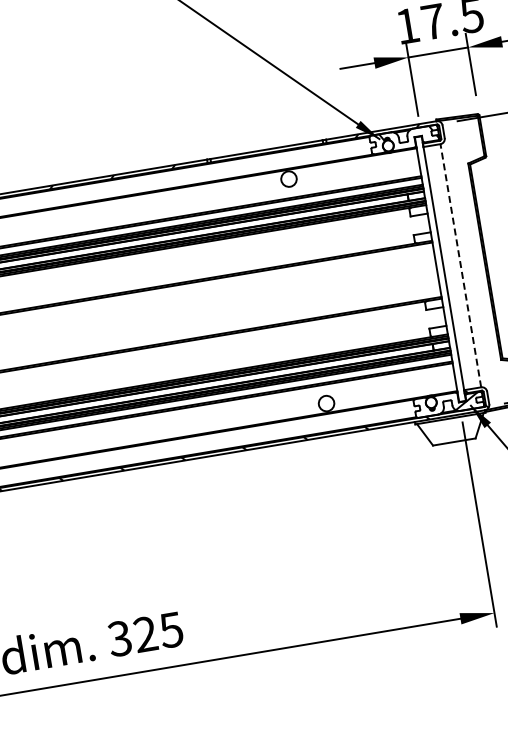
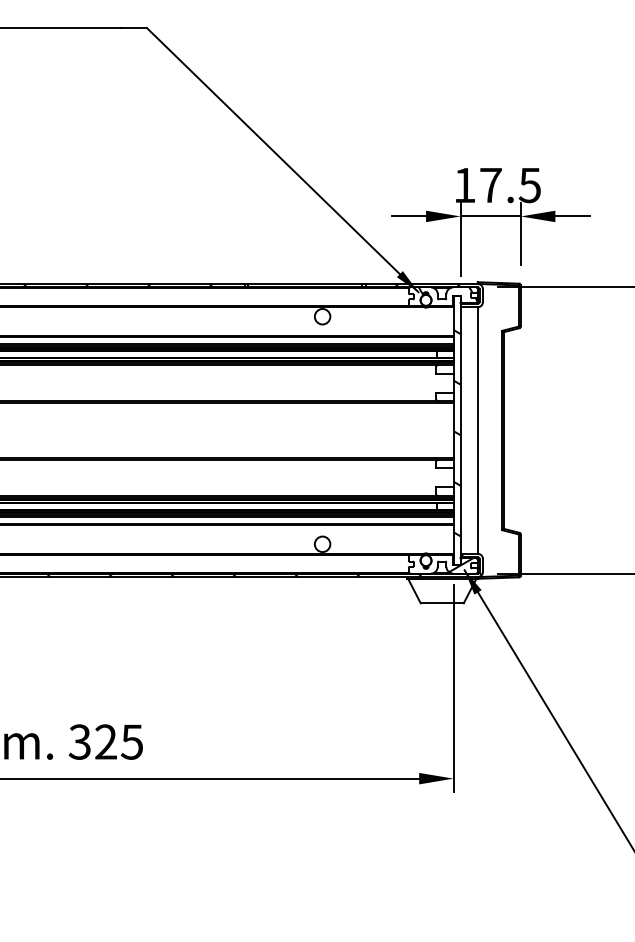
line: (460, 265) -> (477, 430), dashed -> solid
hatch: (440, 272) -> (456, 433), added

